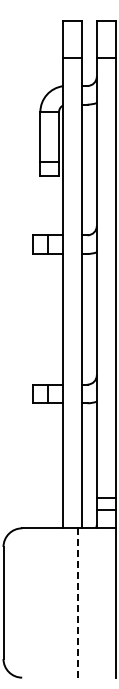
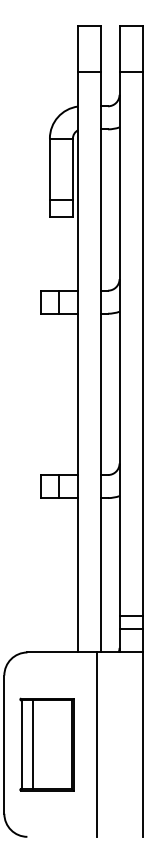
part: (37, 602) -> (46, 744), added
line: (78, 603) -> (96, 745), dashed -> solid

